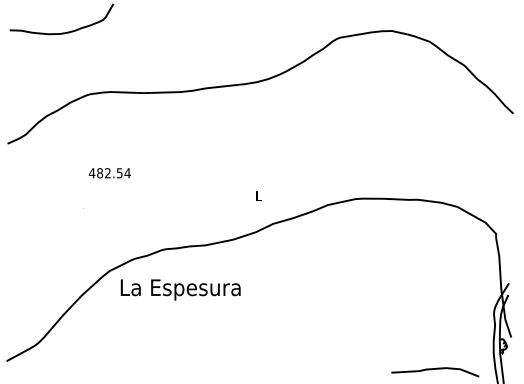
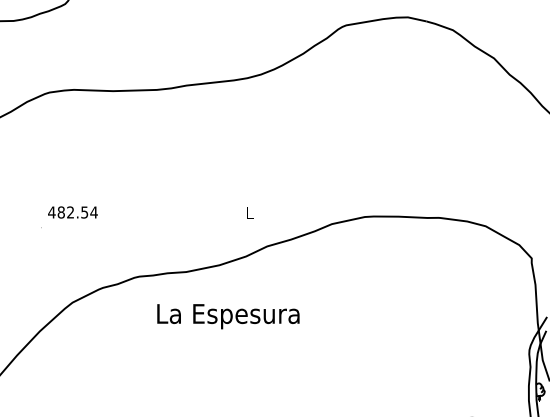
text: (109, 173) -> (72, 212), moved
text: (180, 289) -> (228, 316), moved

